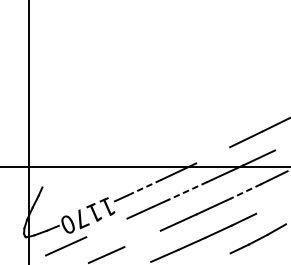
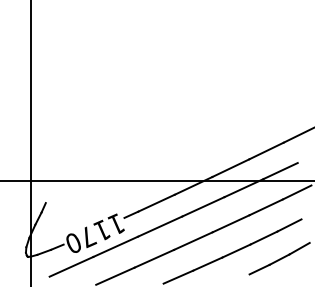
line: (212, 155) -> (230, 168), added
line: (144, 187) -> (156, 203), dashed -> solid
line: (187, 191) -> (202, 207), dashed -> solid
line: (245, 191) -> (265, 207), dashed -> solid
line: (267, 208) -> (289, 225), added
line: (106, 227) -> (115, 246), added
line: (142, 238) -> (154, 258), added

